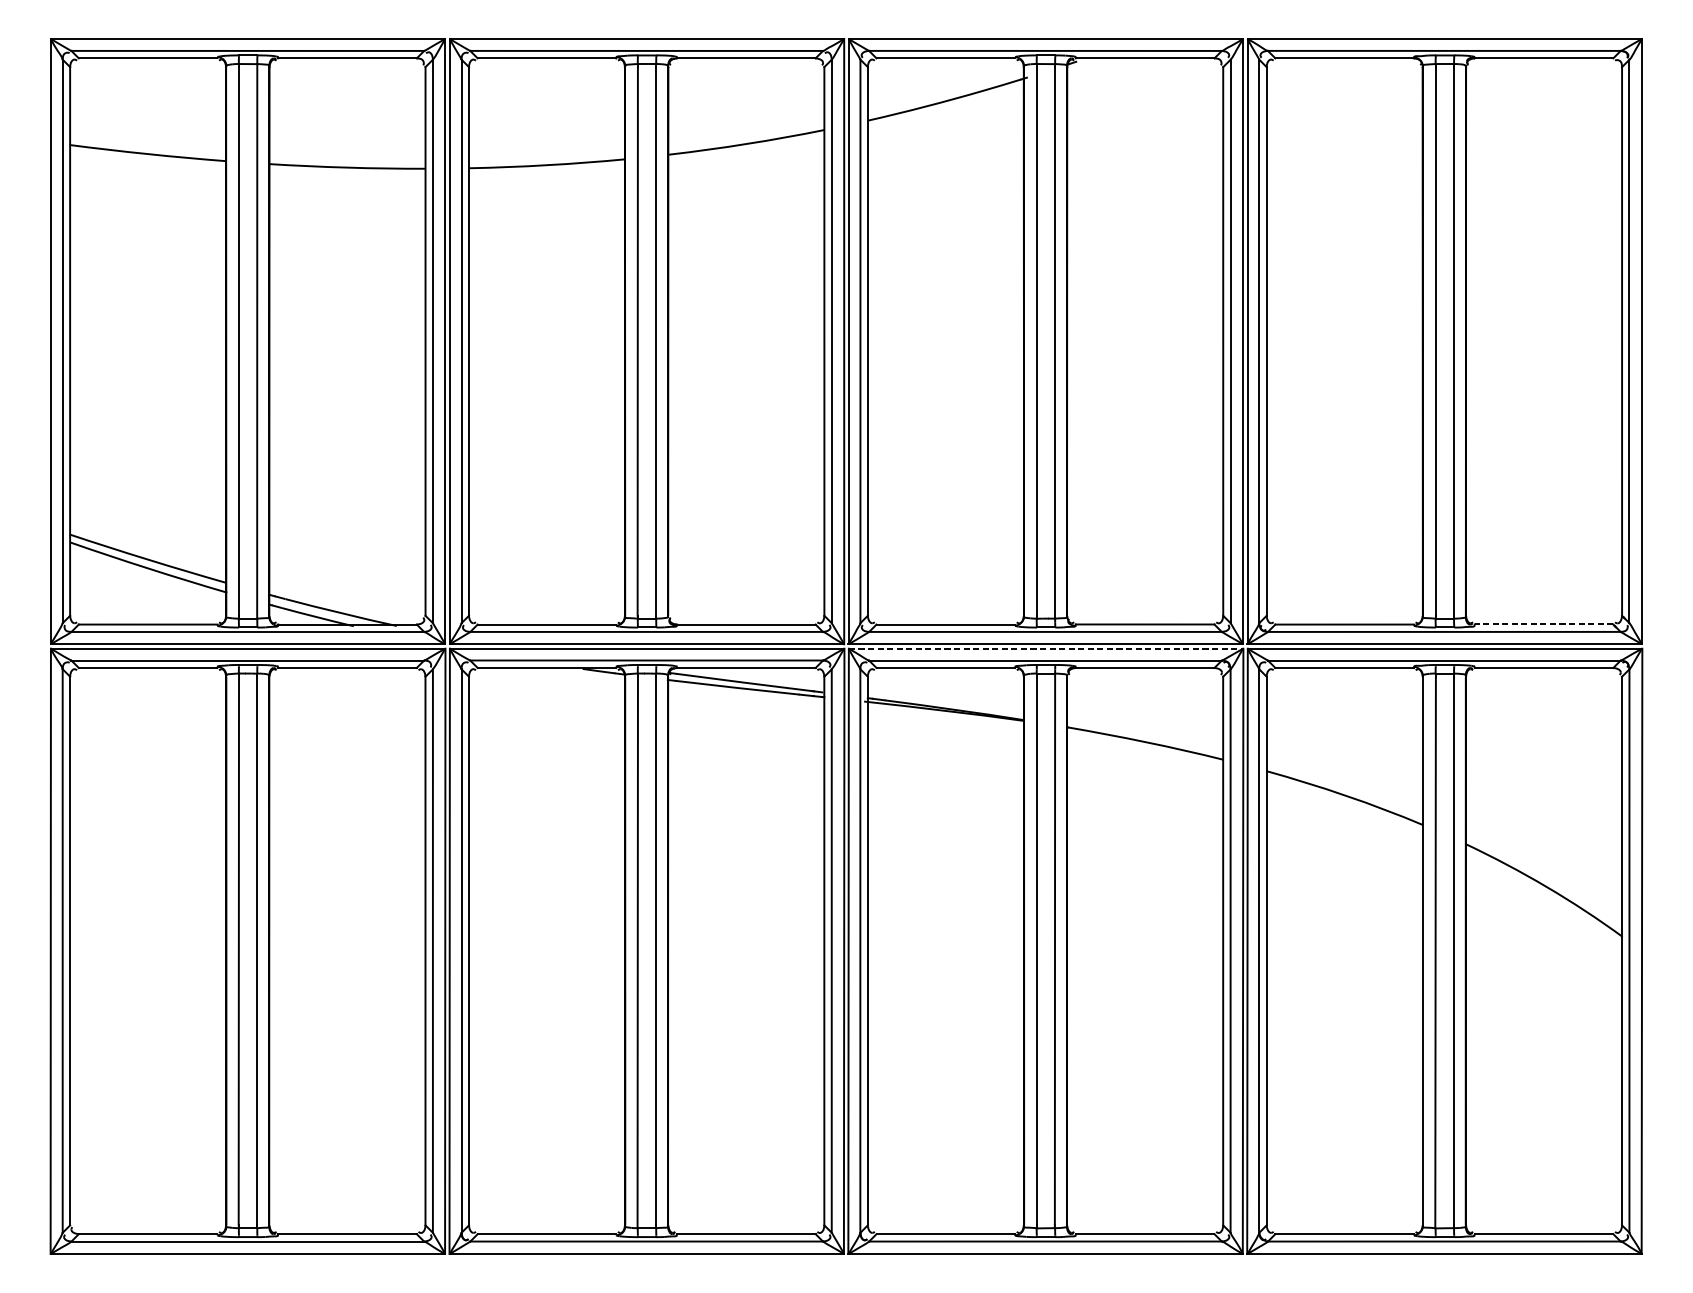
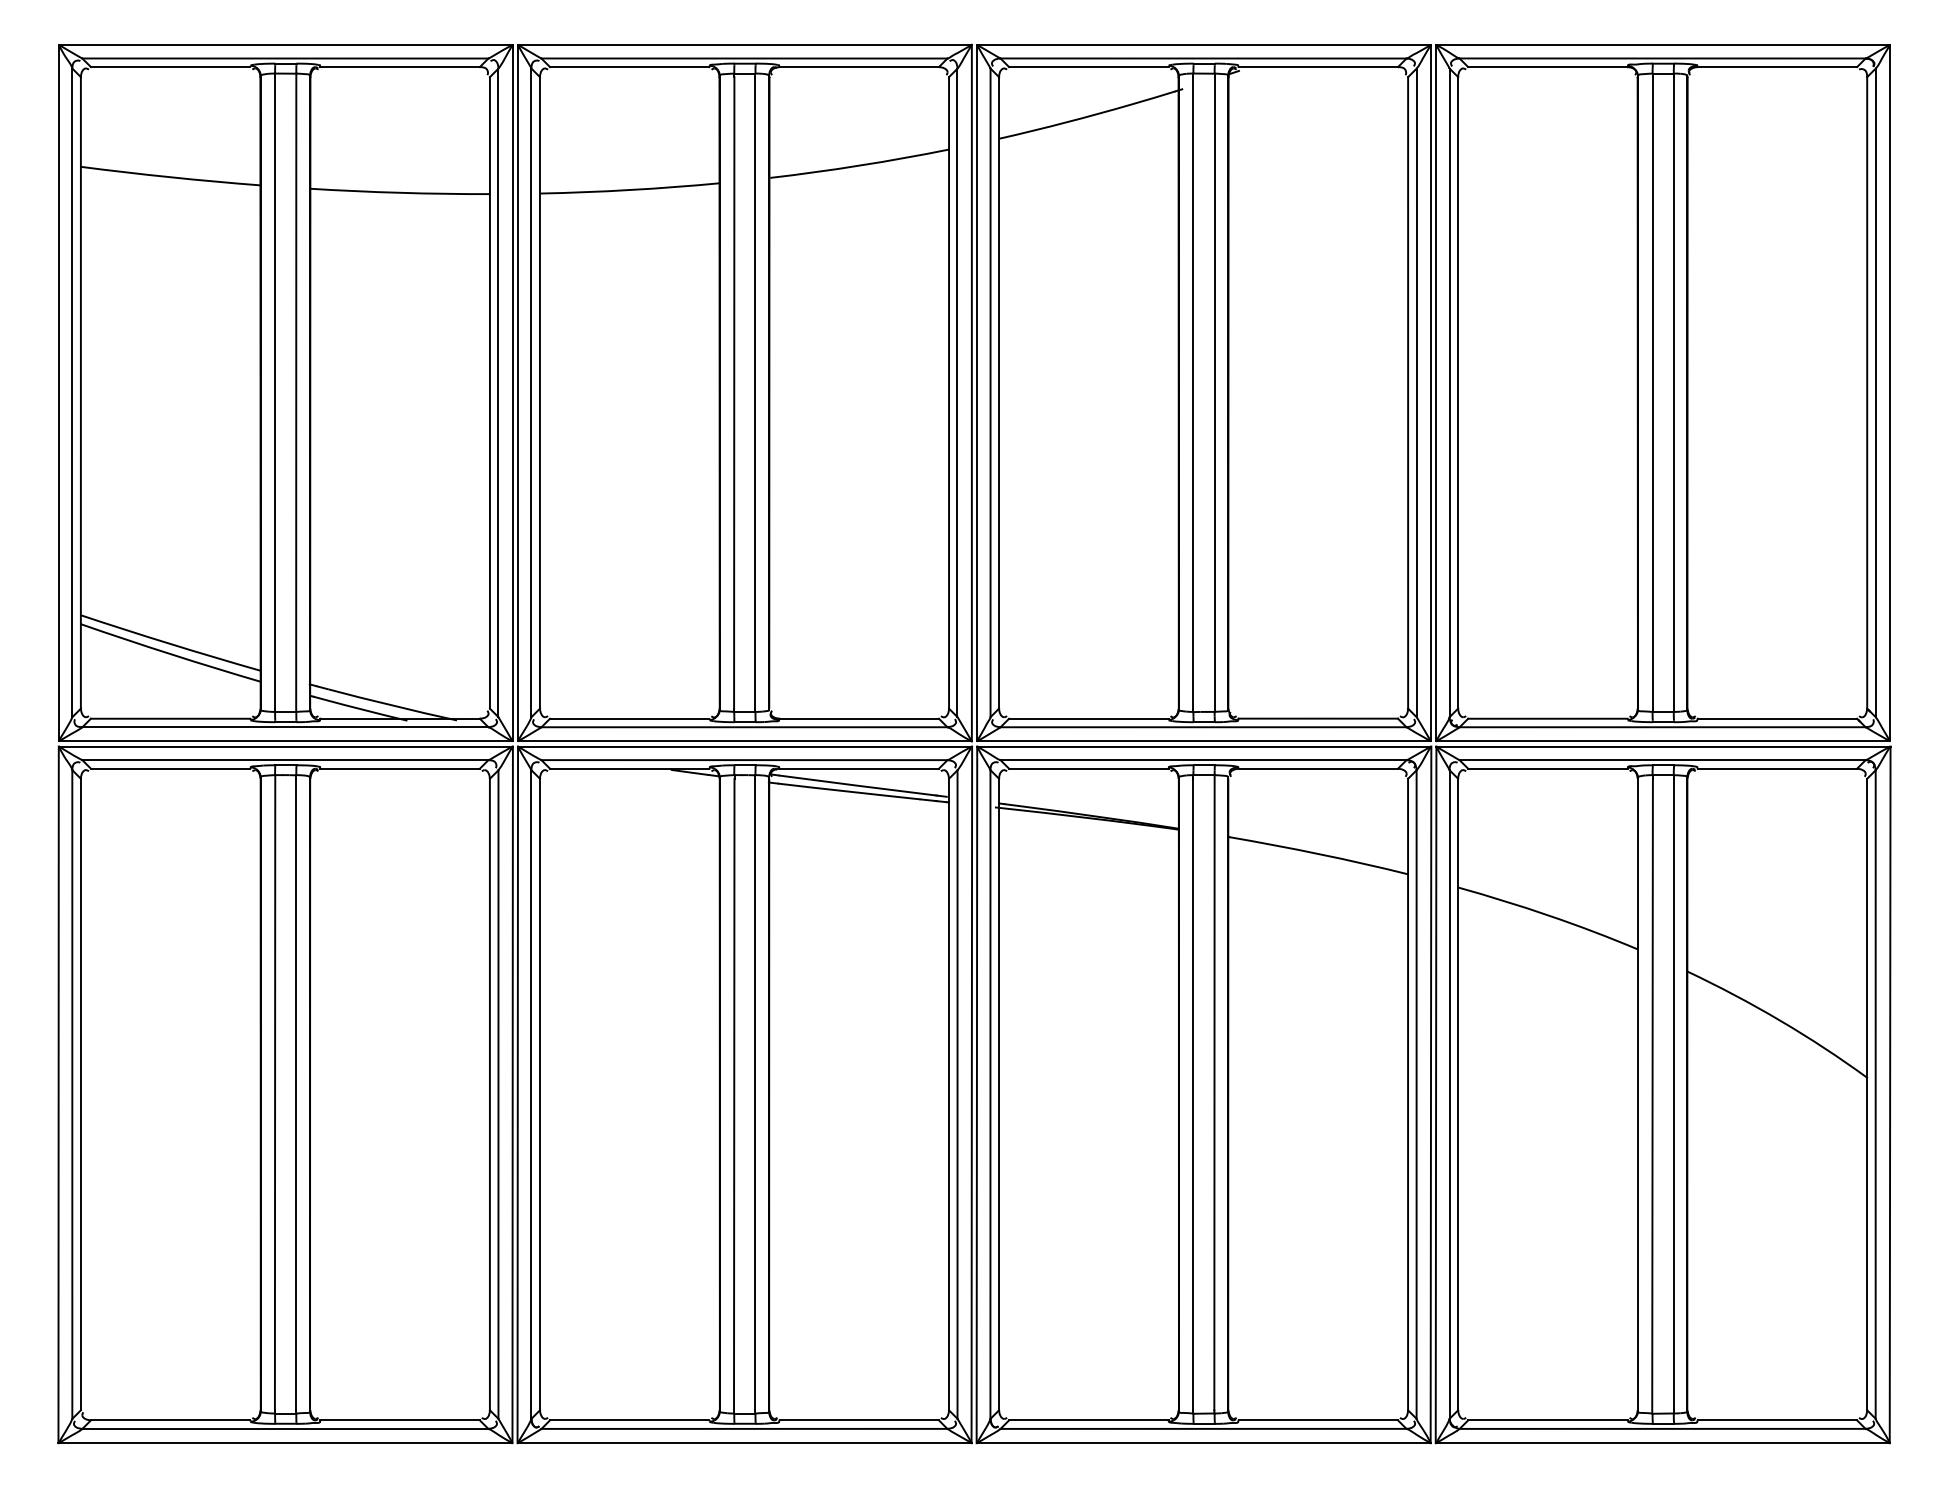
line: (1544, 624) -> (1777, 718), dashed -> solid
line: (1046, 648) -> (1204, 746), dashed -> solid

